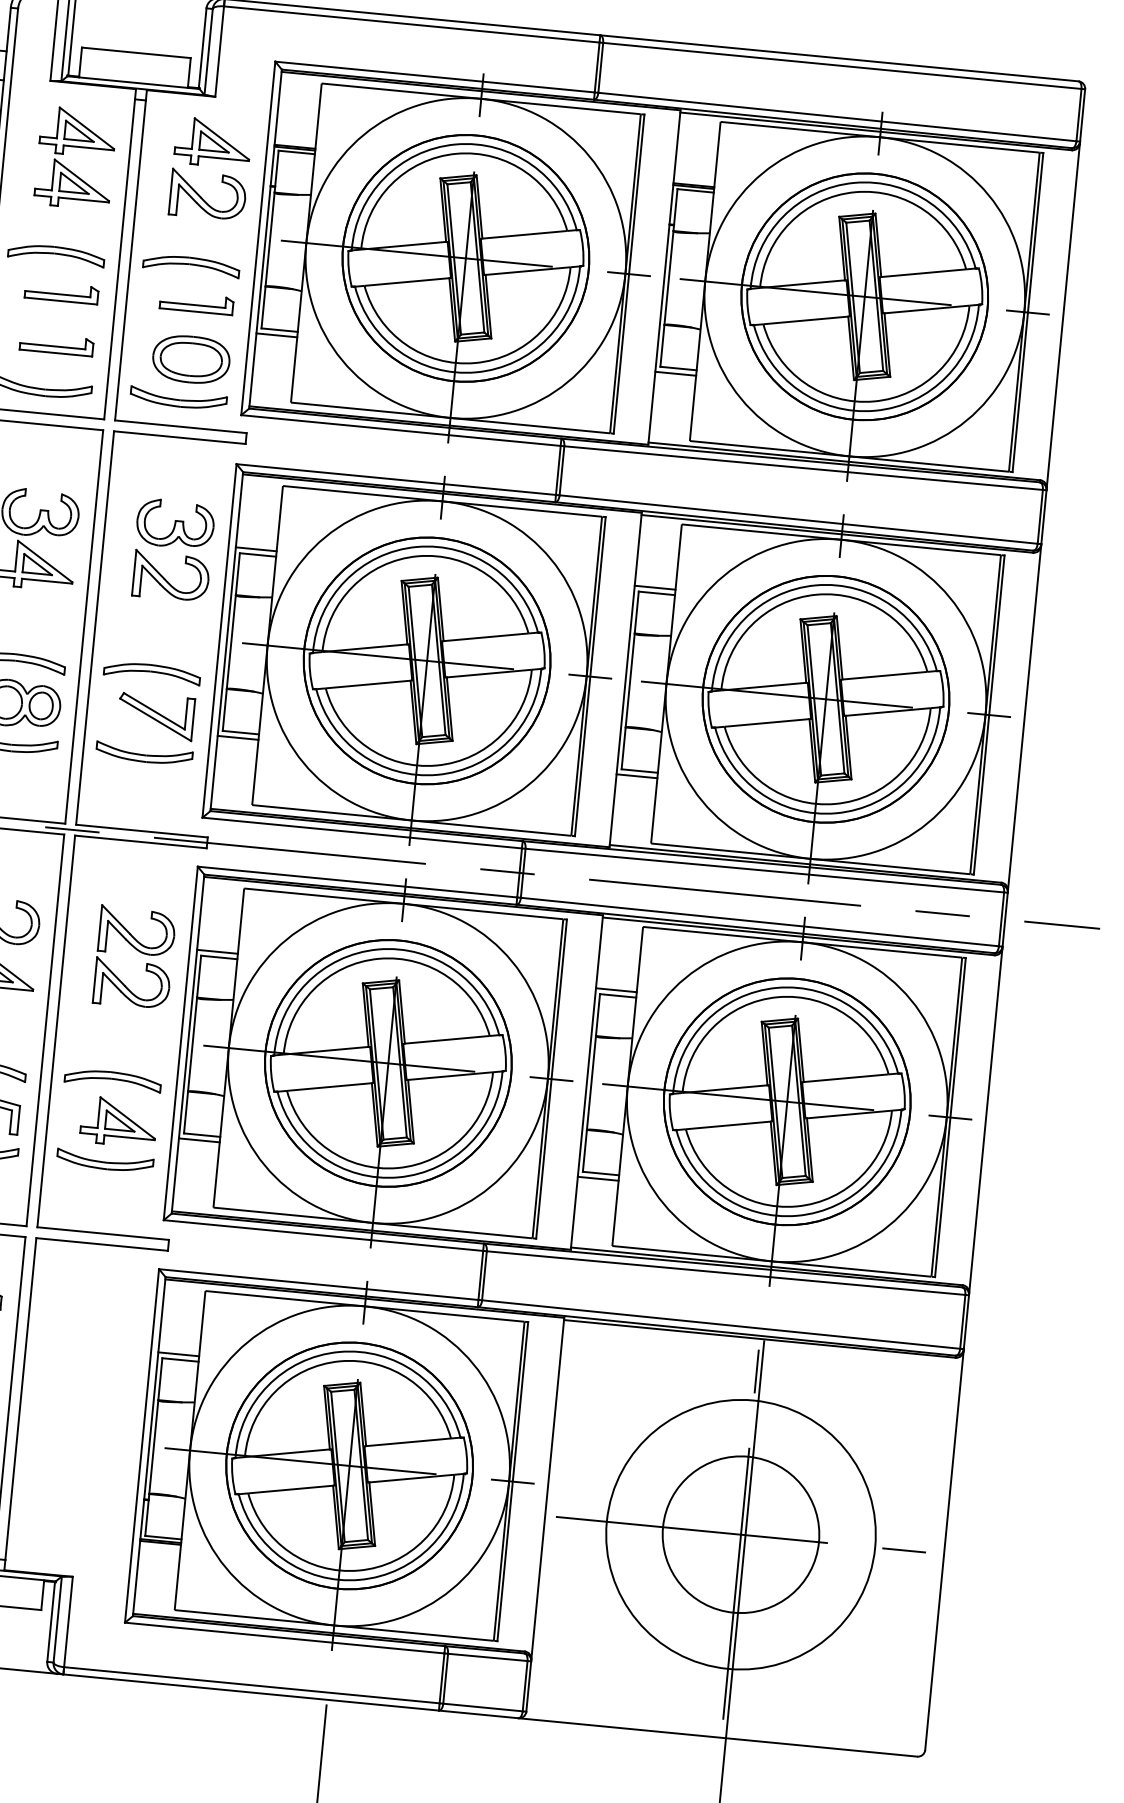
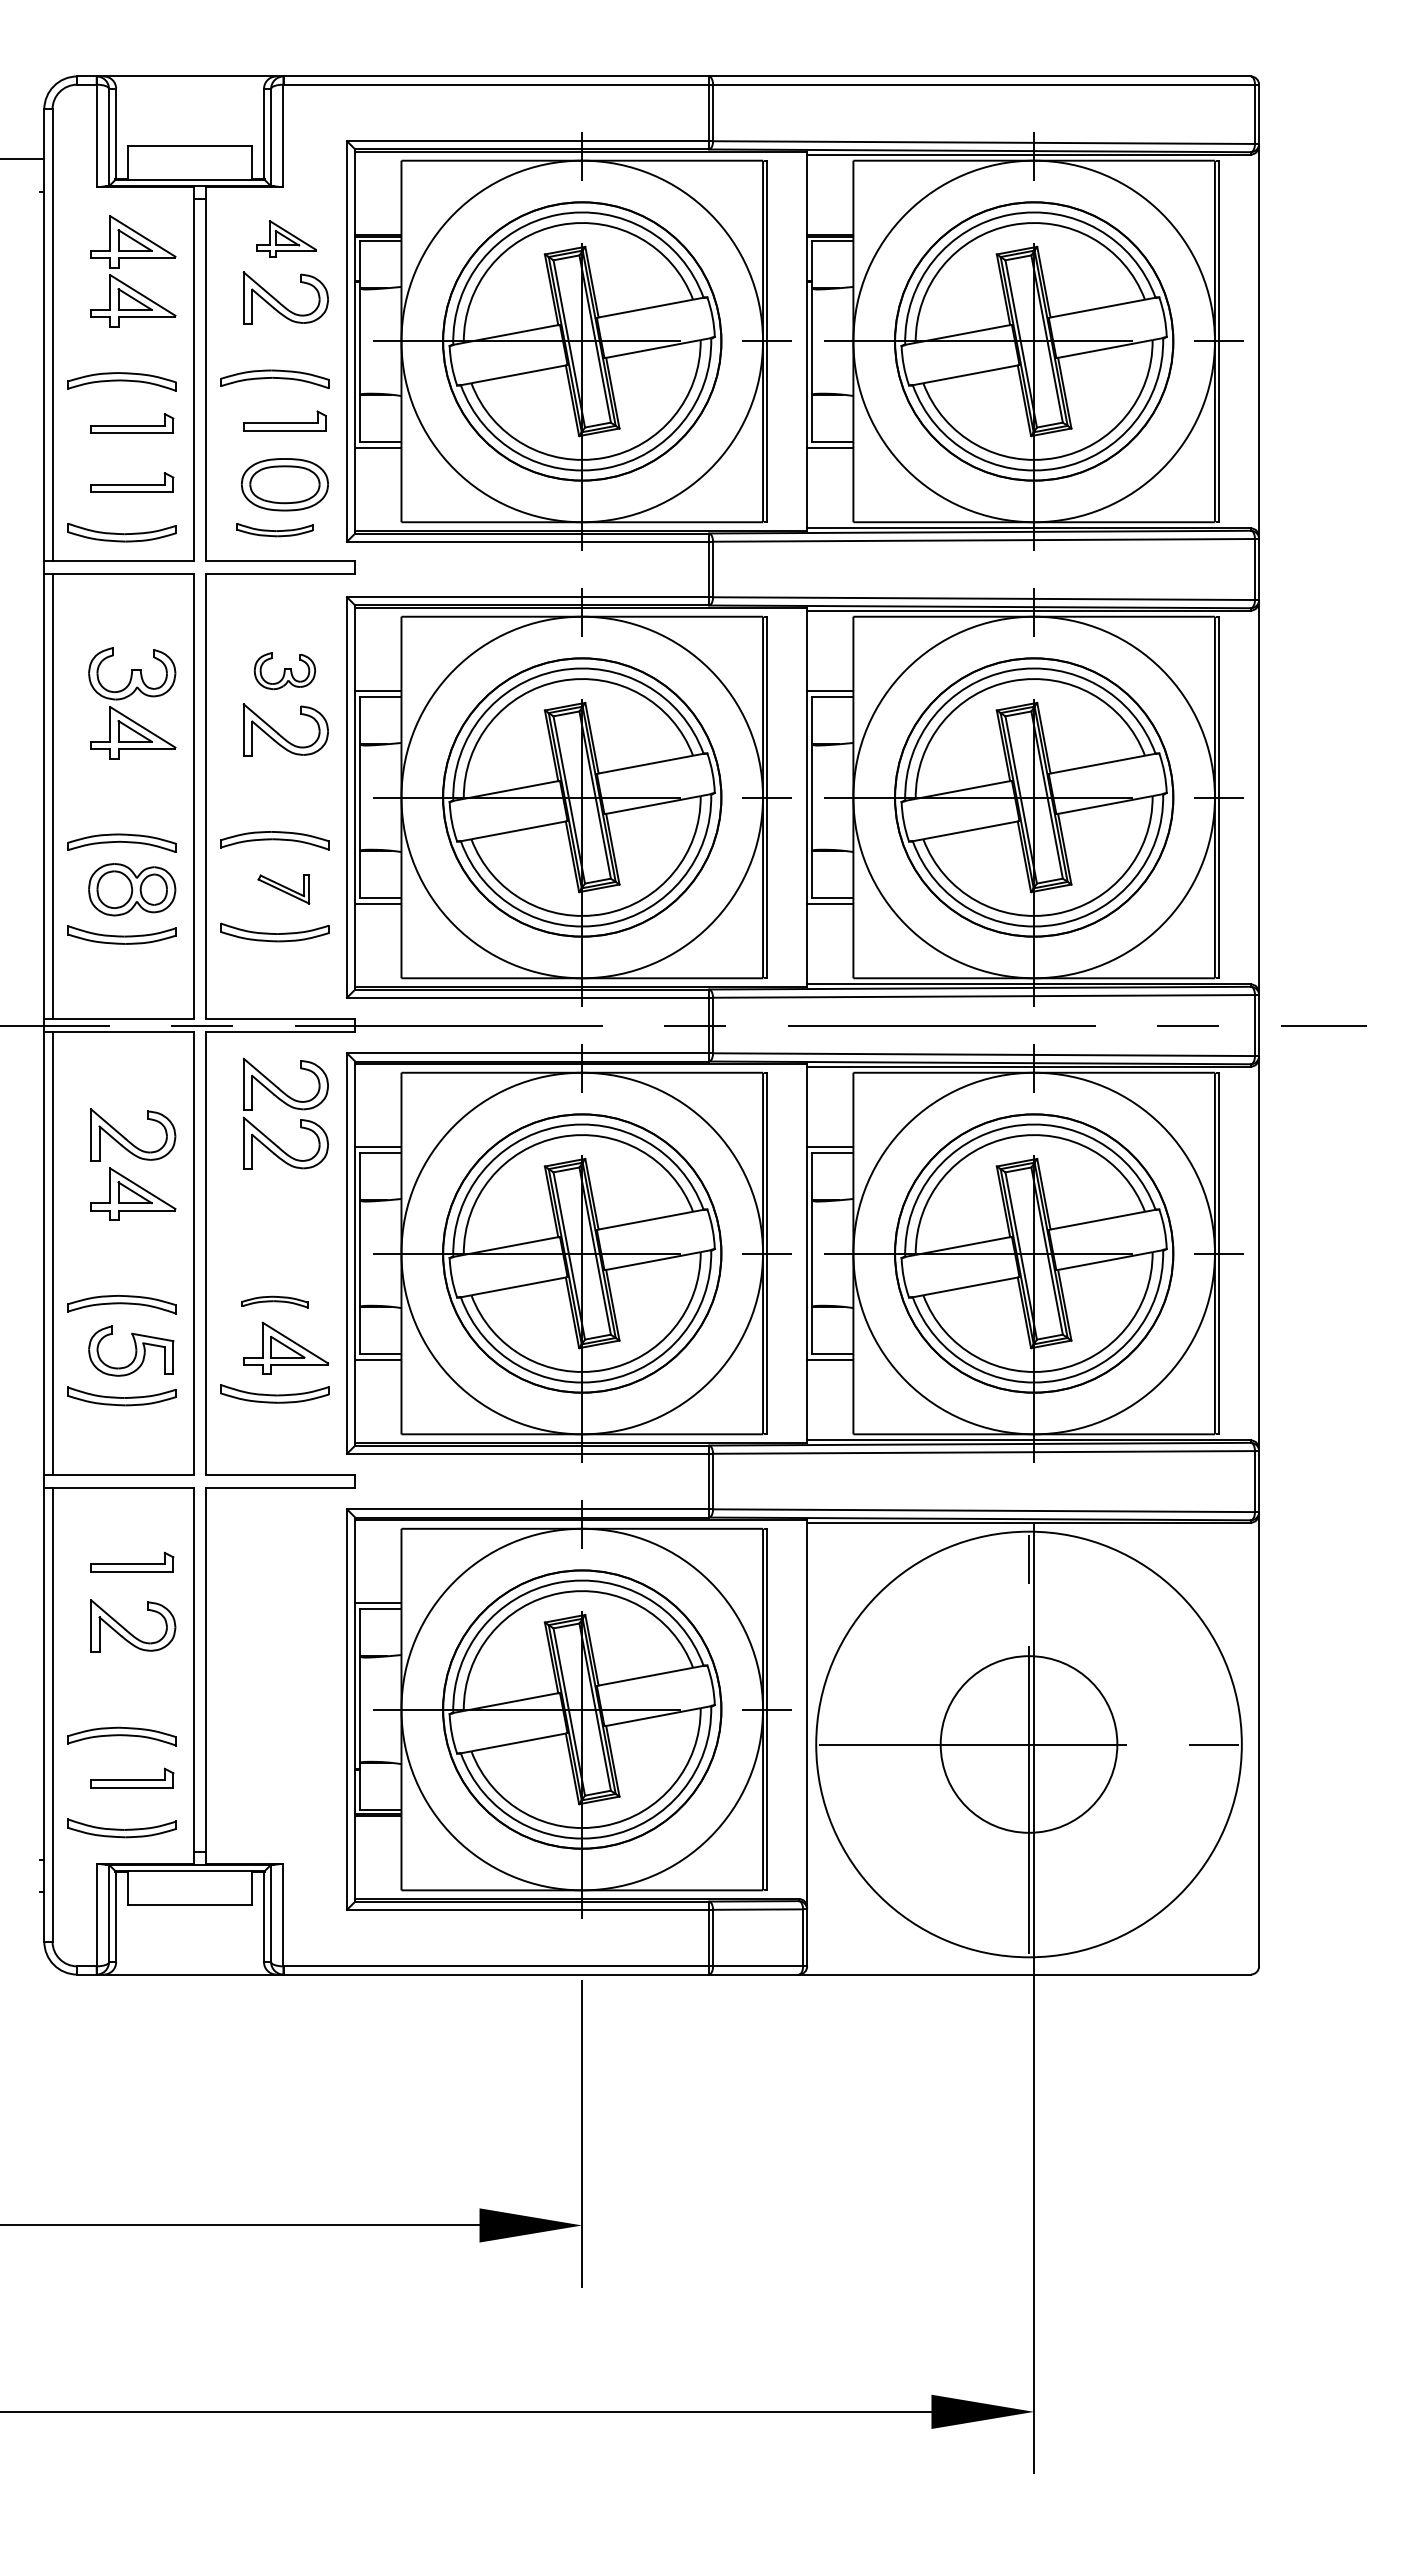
part: (213, 142) -> (286, 238), size x0.7
part: (178, 398) -> (274, 529), size x0.7
part: (175, 523) -> (284, 670), size x0.7
part: (155, 716) -> (283, 889), size x0.6
part: (137, 951) -> (288, 1106), moved
part: (112, 1079) -> (274, 1301), size x0.6
circle: (741, 1534) -> (1029, 1744), size x1.4

